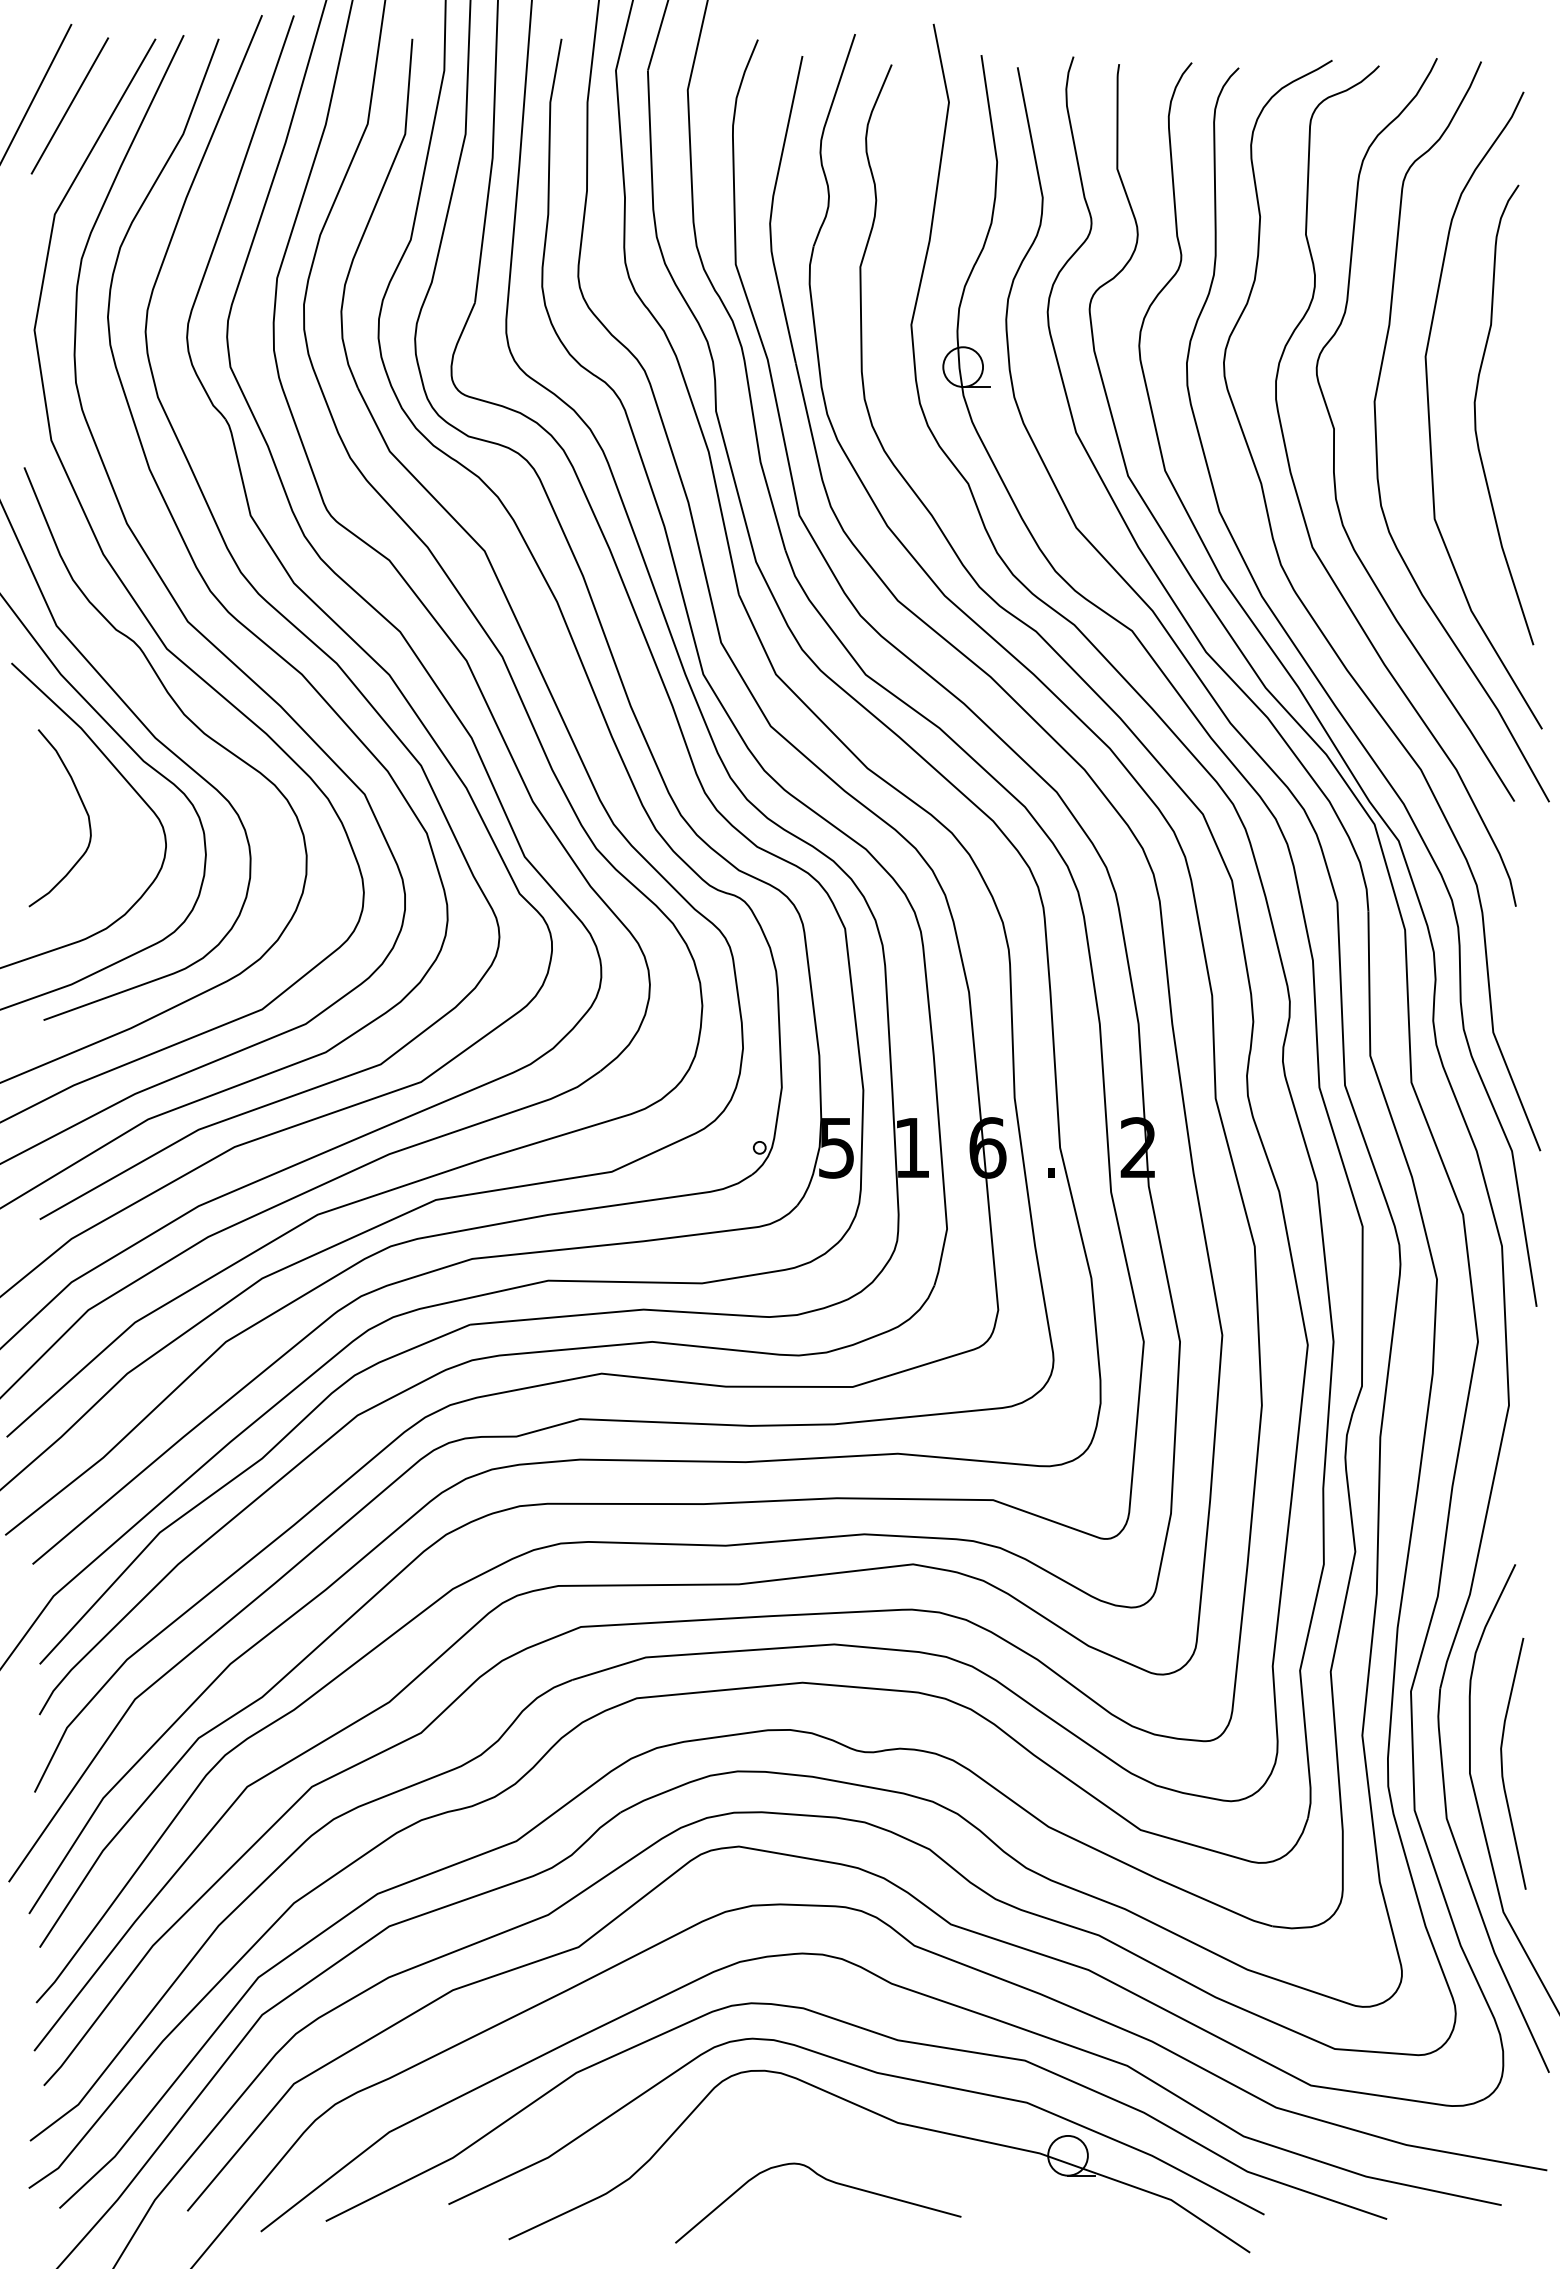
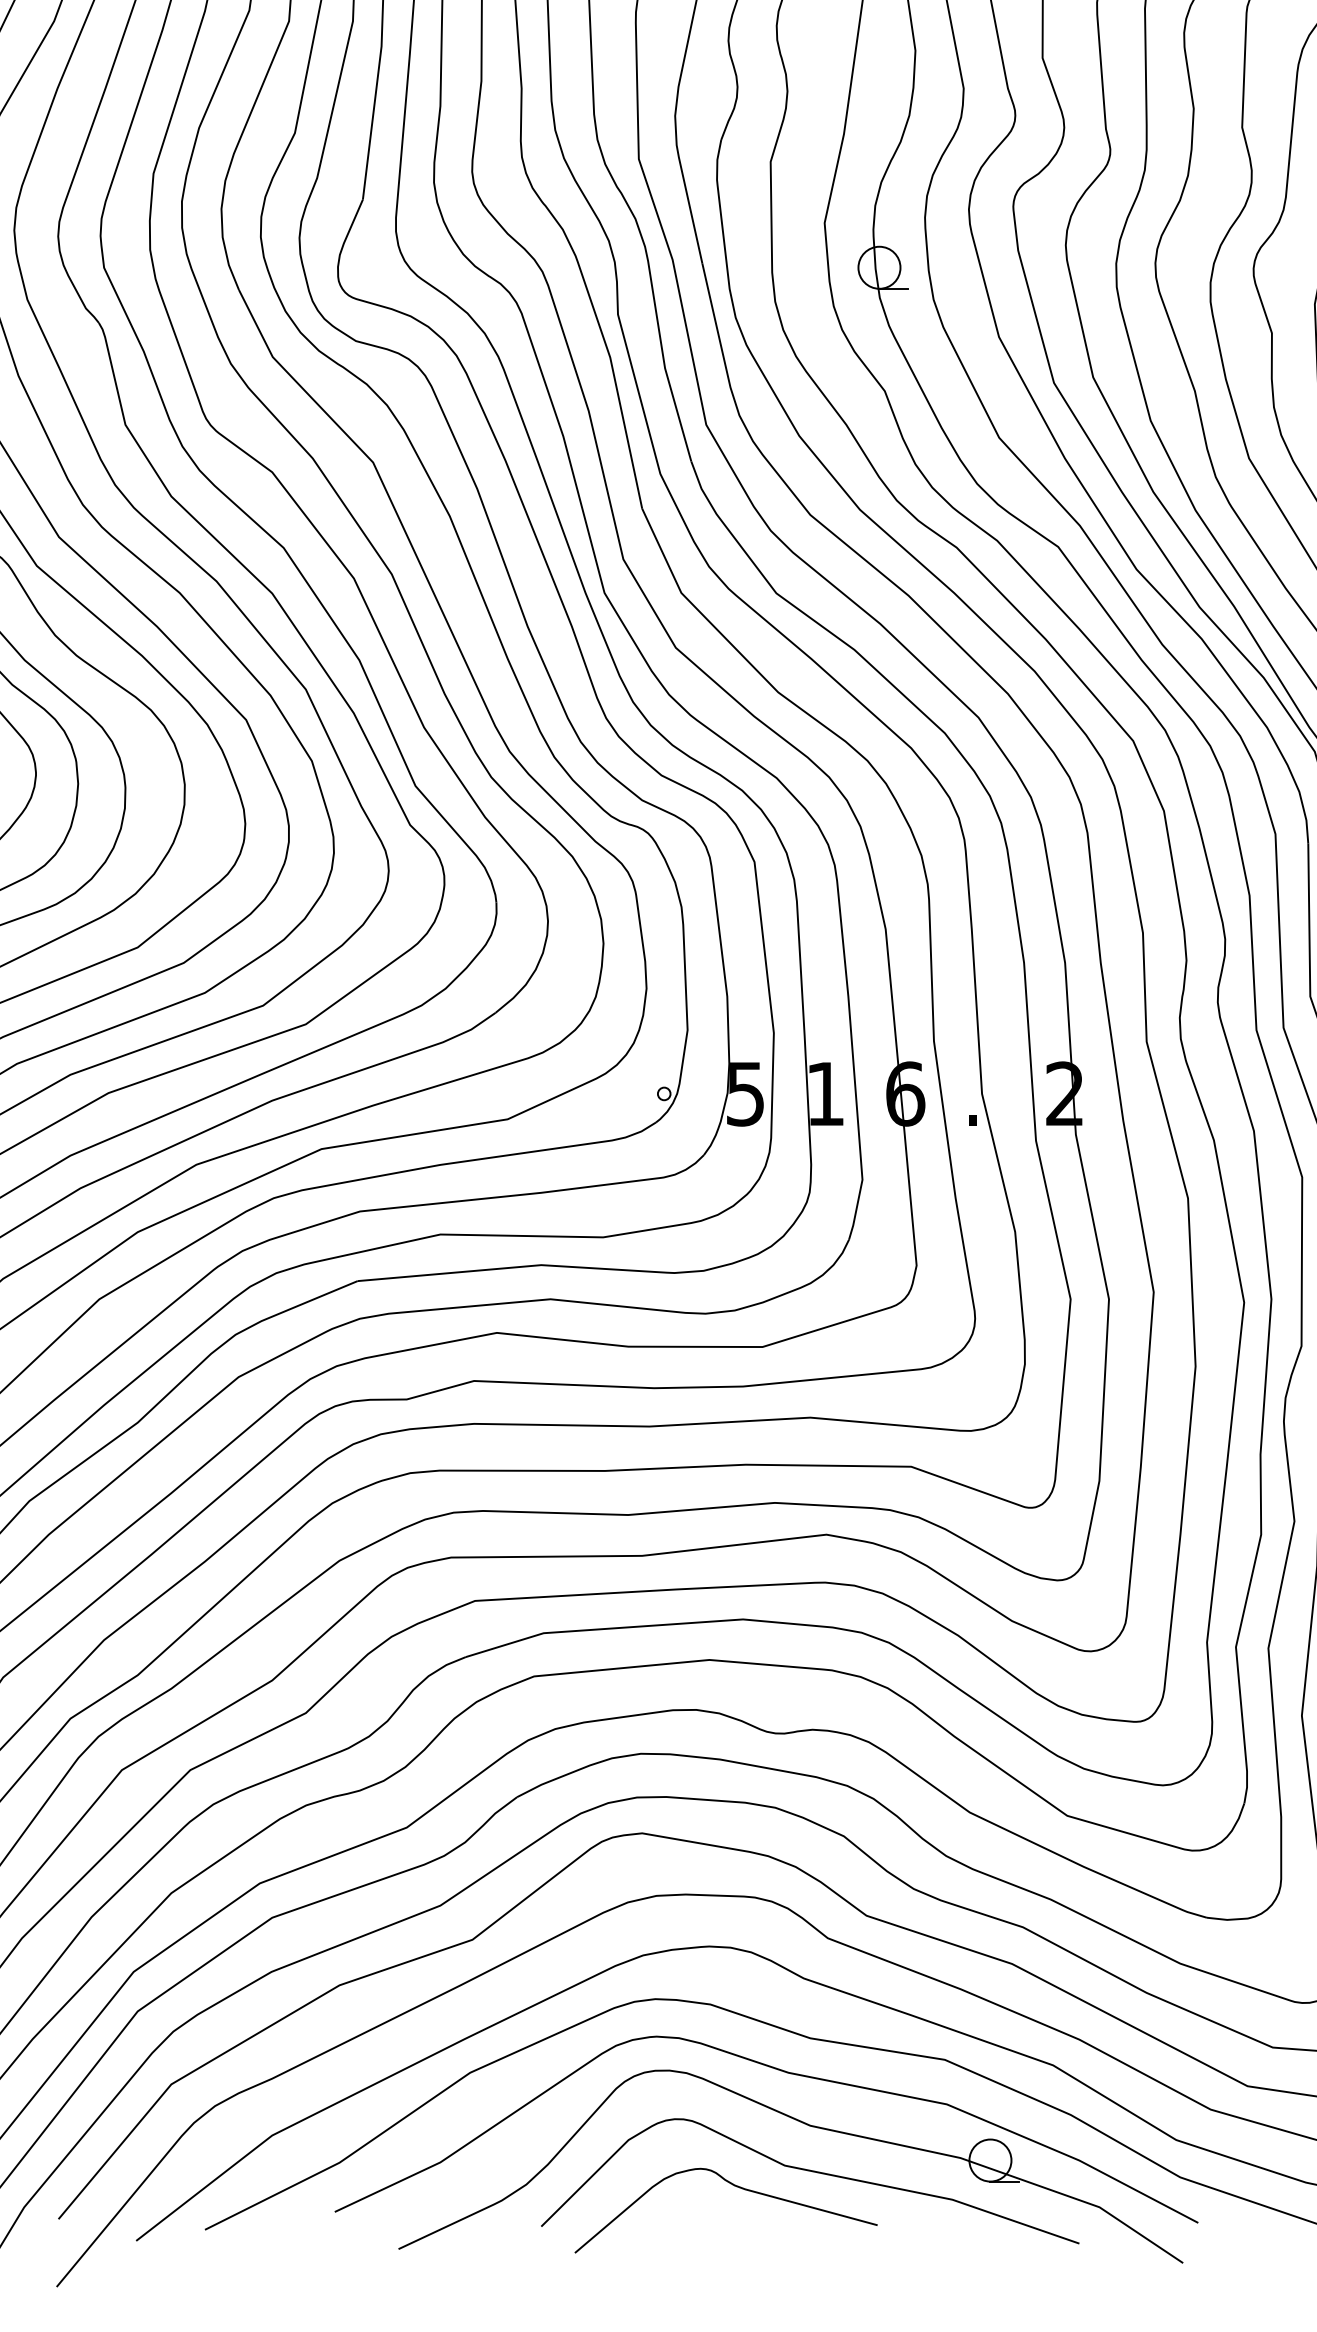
curve: (897, 2166) -> (809, 2171), added

